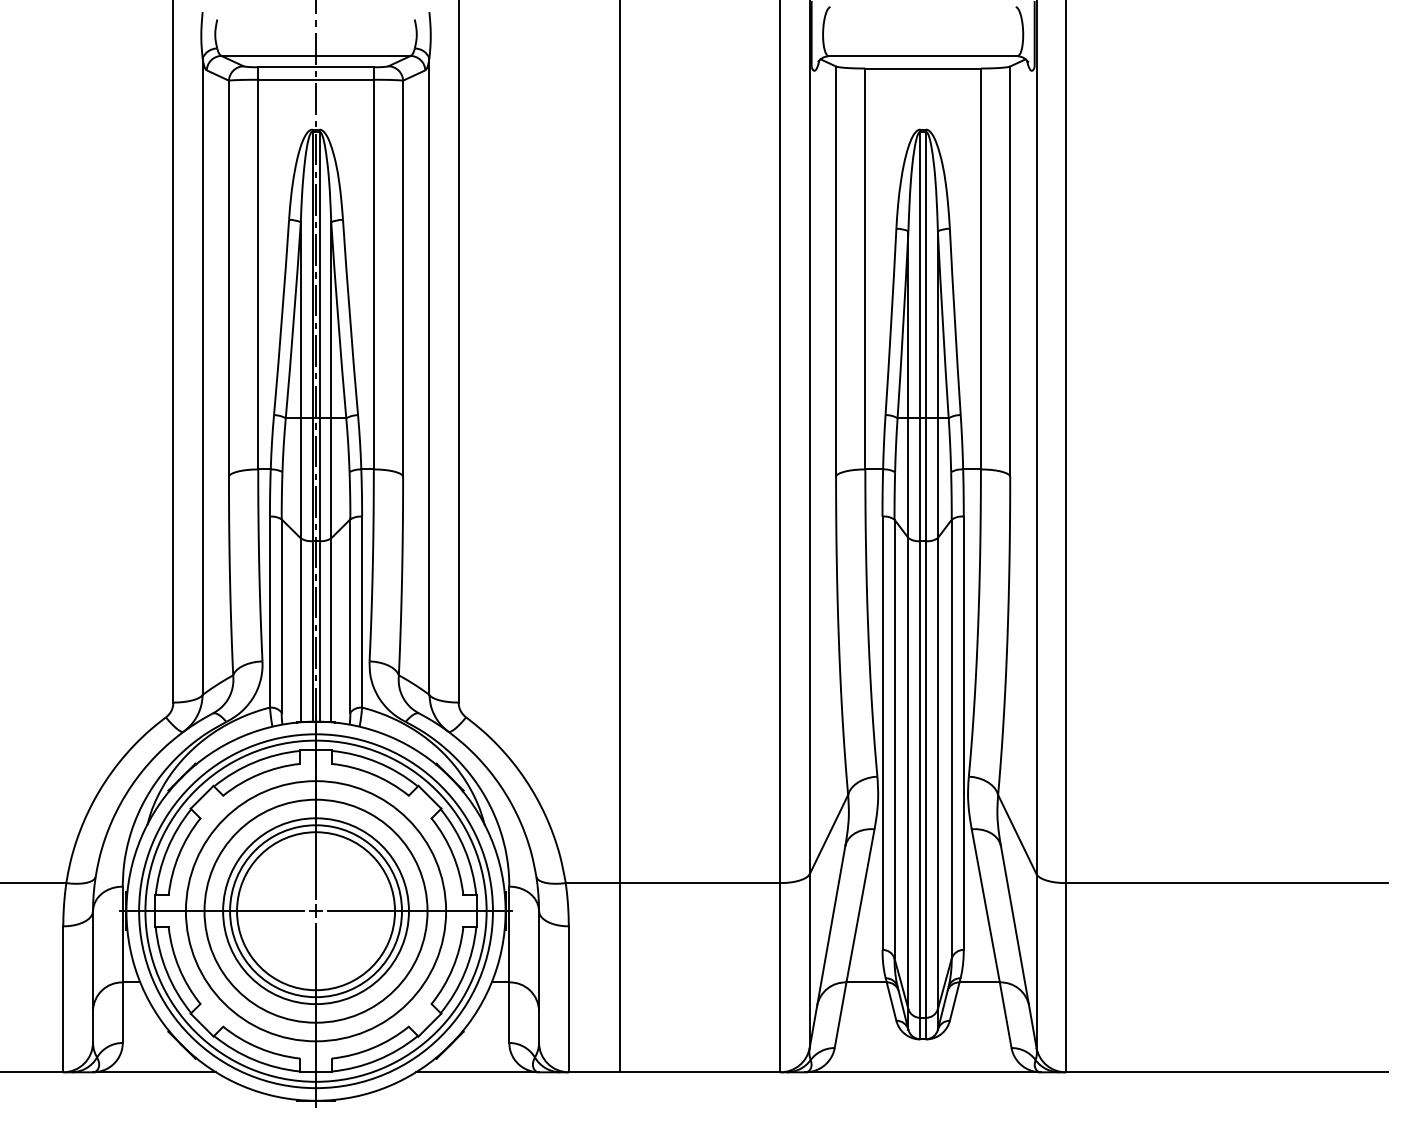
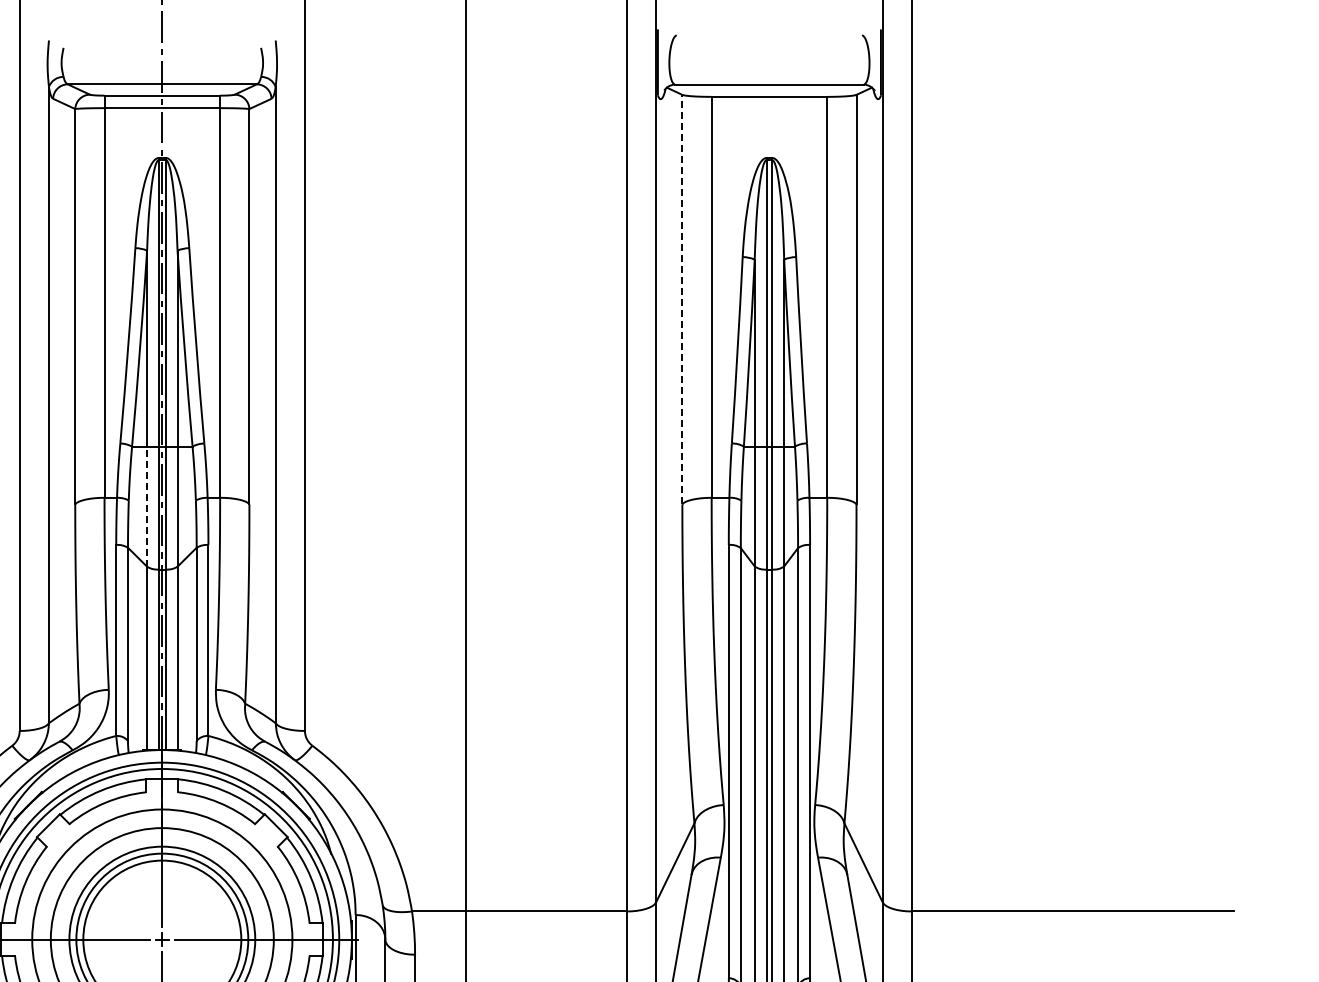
line: (836, 271) -> (682, 299), solid -> dashed
line: (300, 477) -> (146, 505), solid -> dashed

